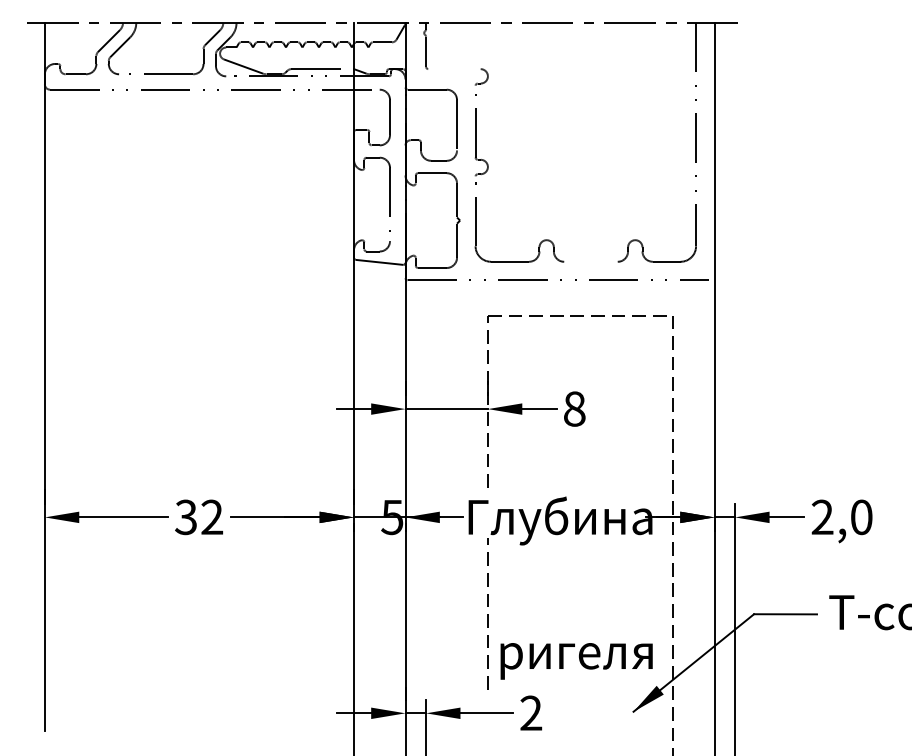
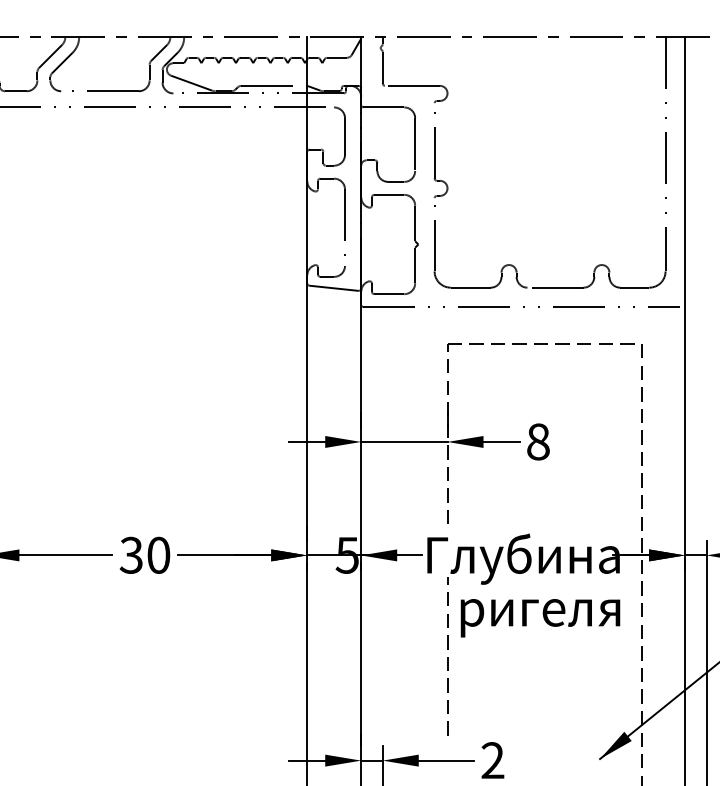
line: (454, 69) -> (412, 86), added
line: (590, 261) -> (554, 287), added
text: (212, 517) -> (159, 555), 32 -> 30
text: (576, 661) -> (540, 618), moved

